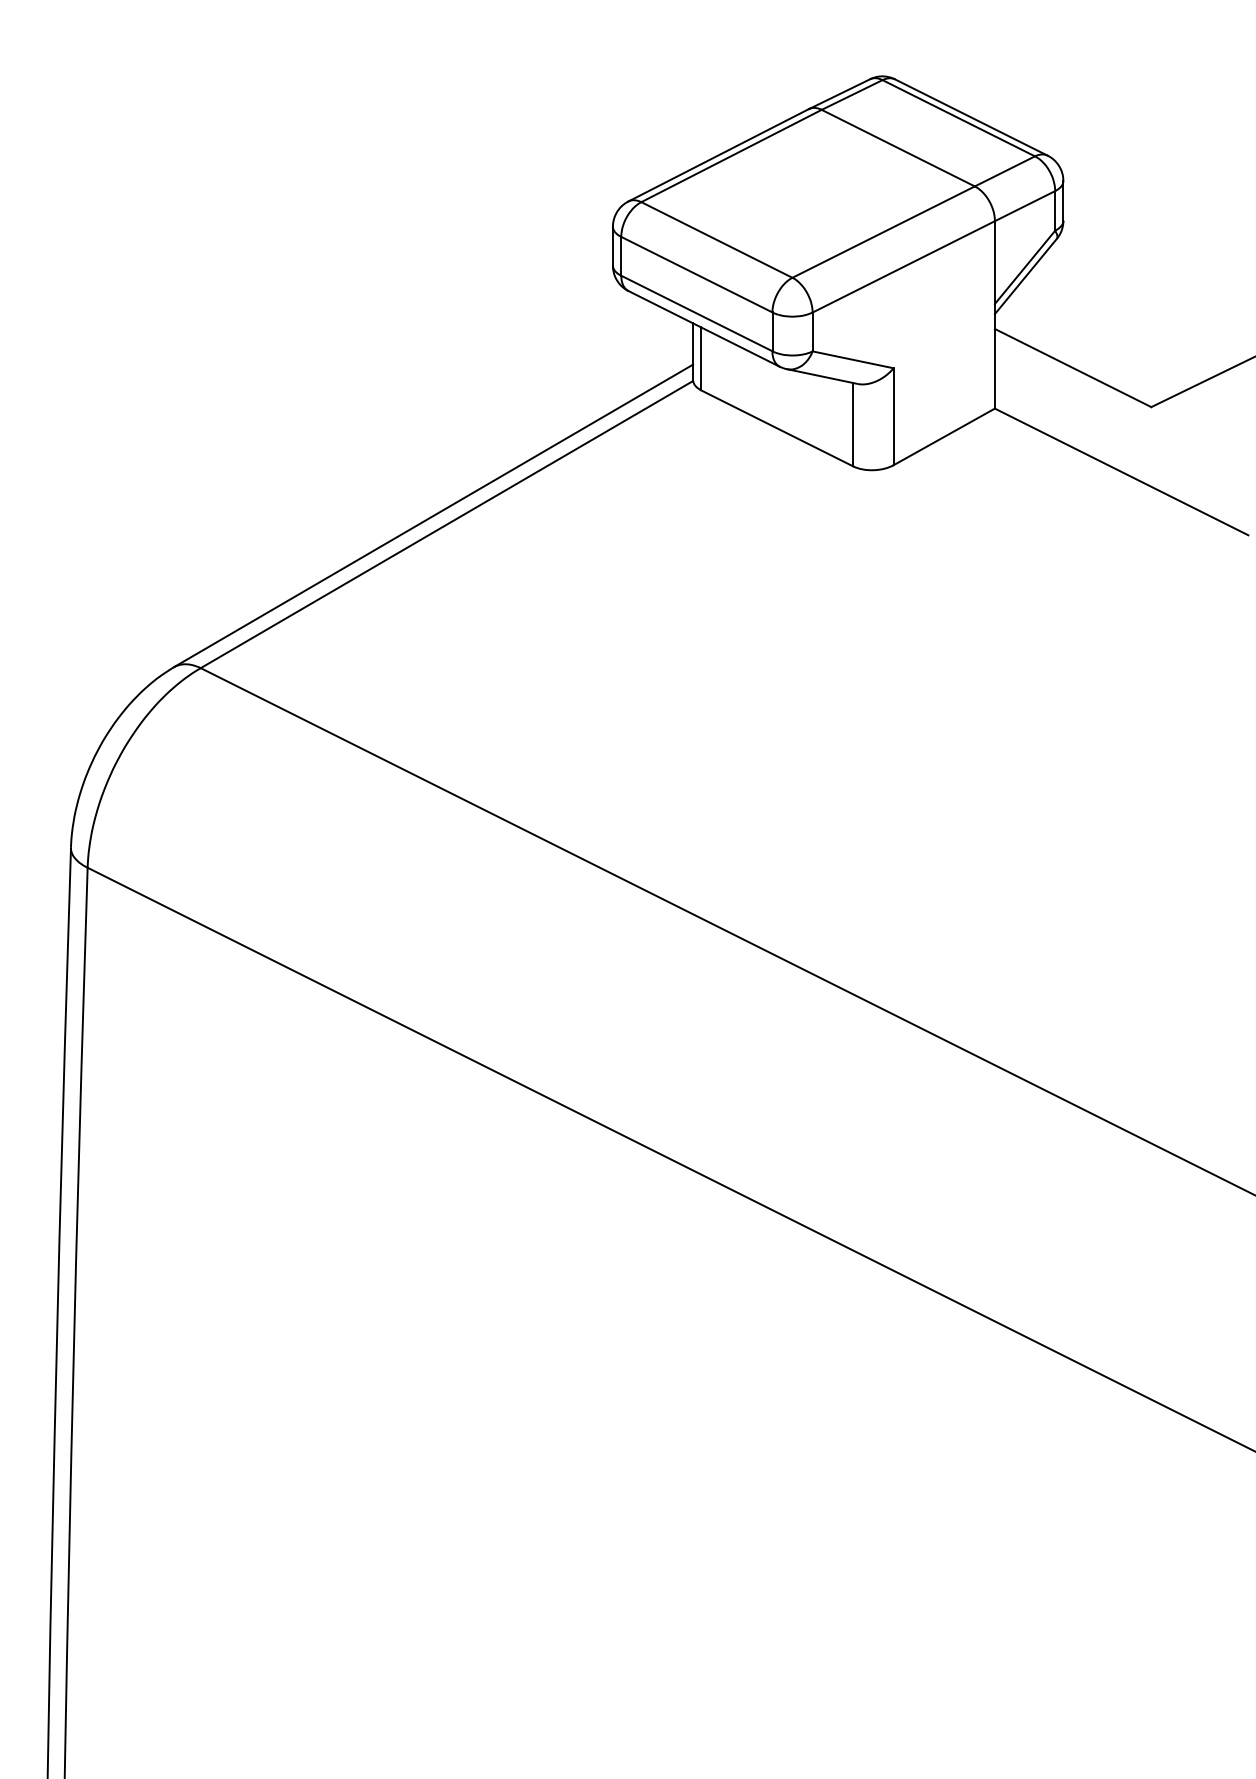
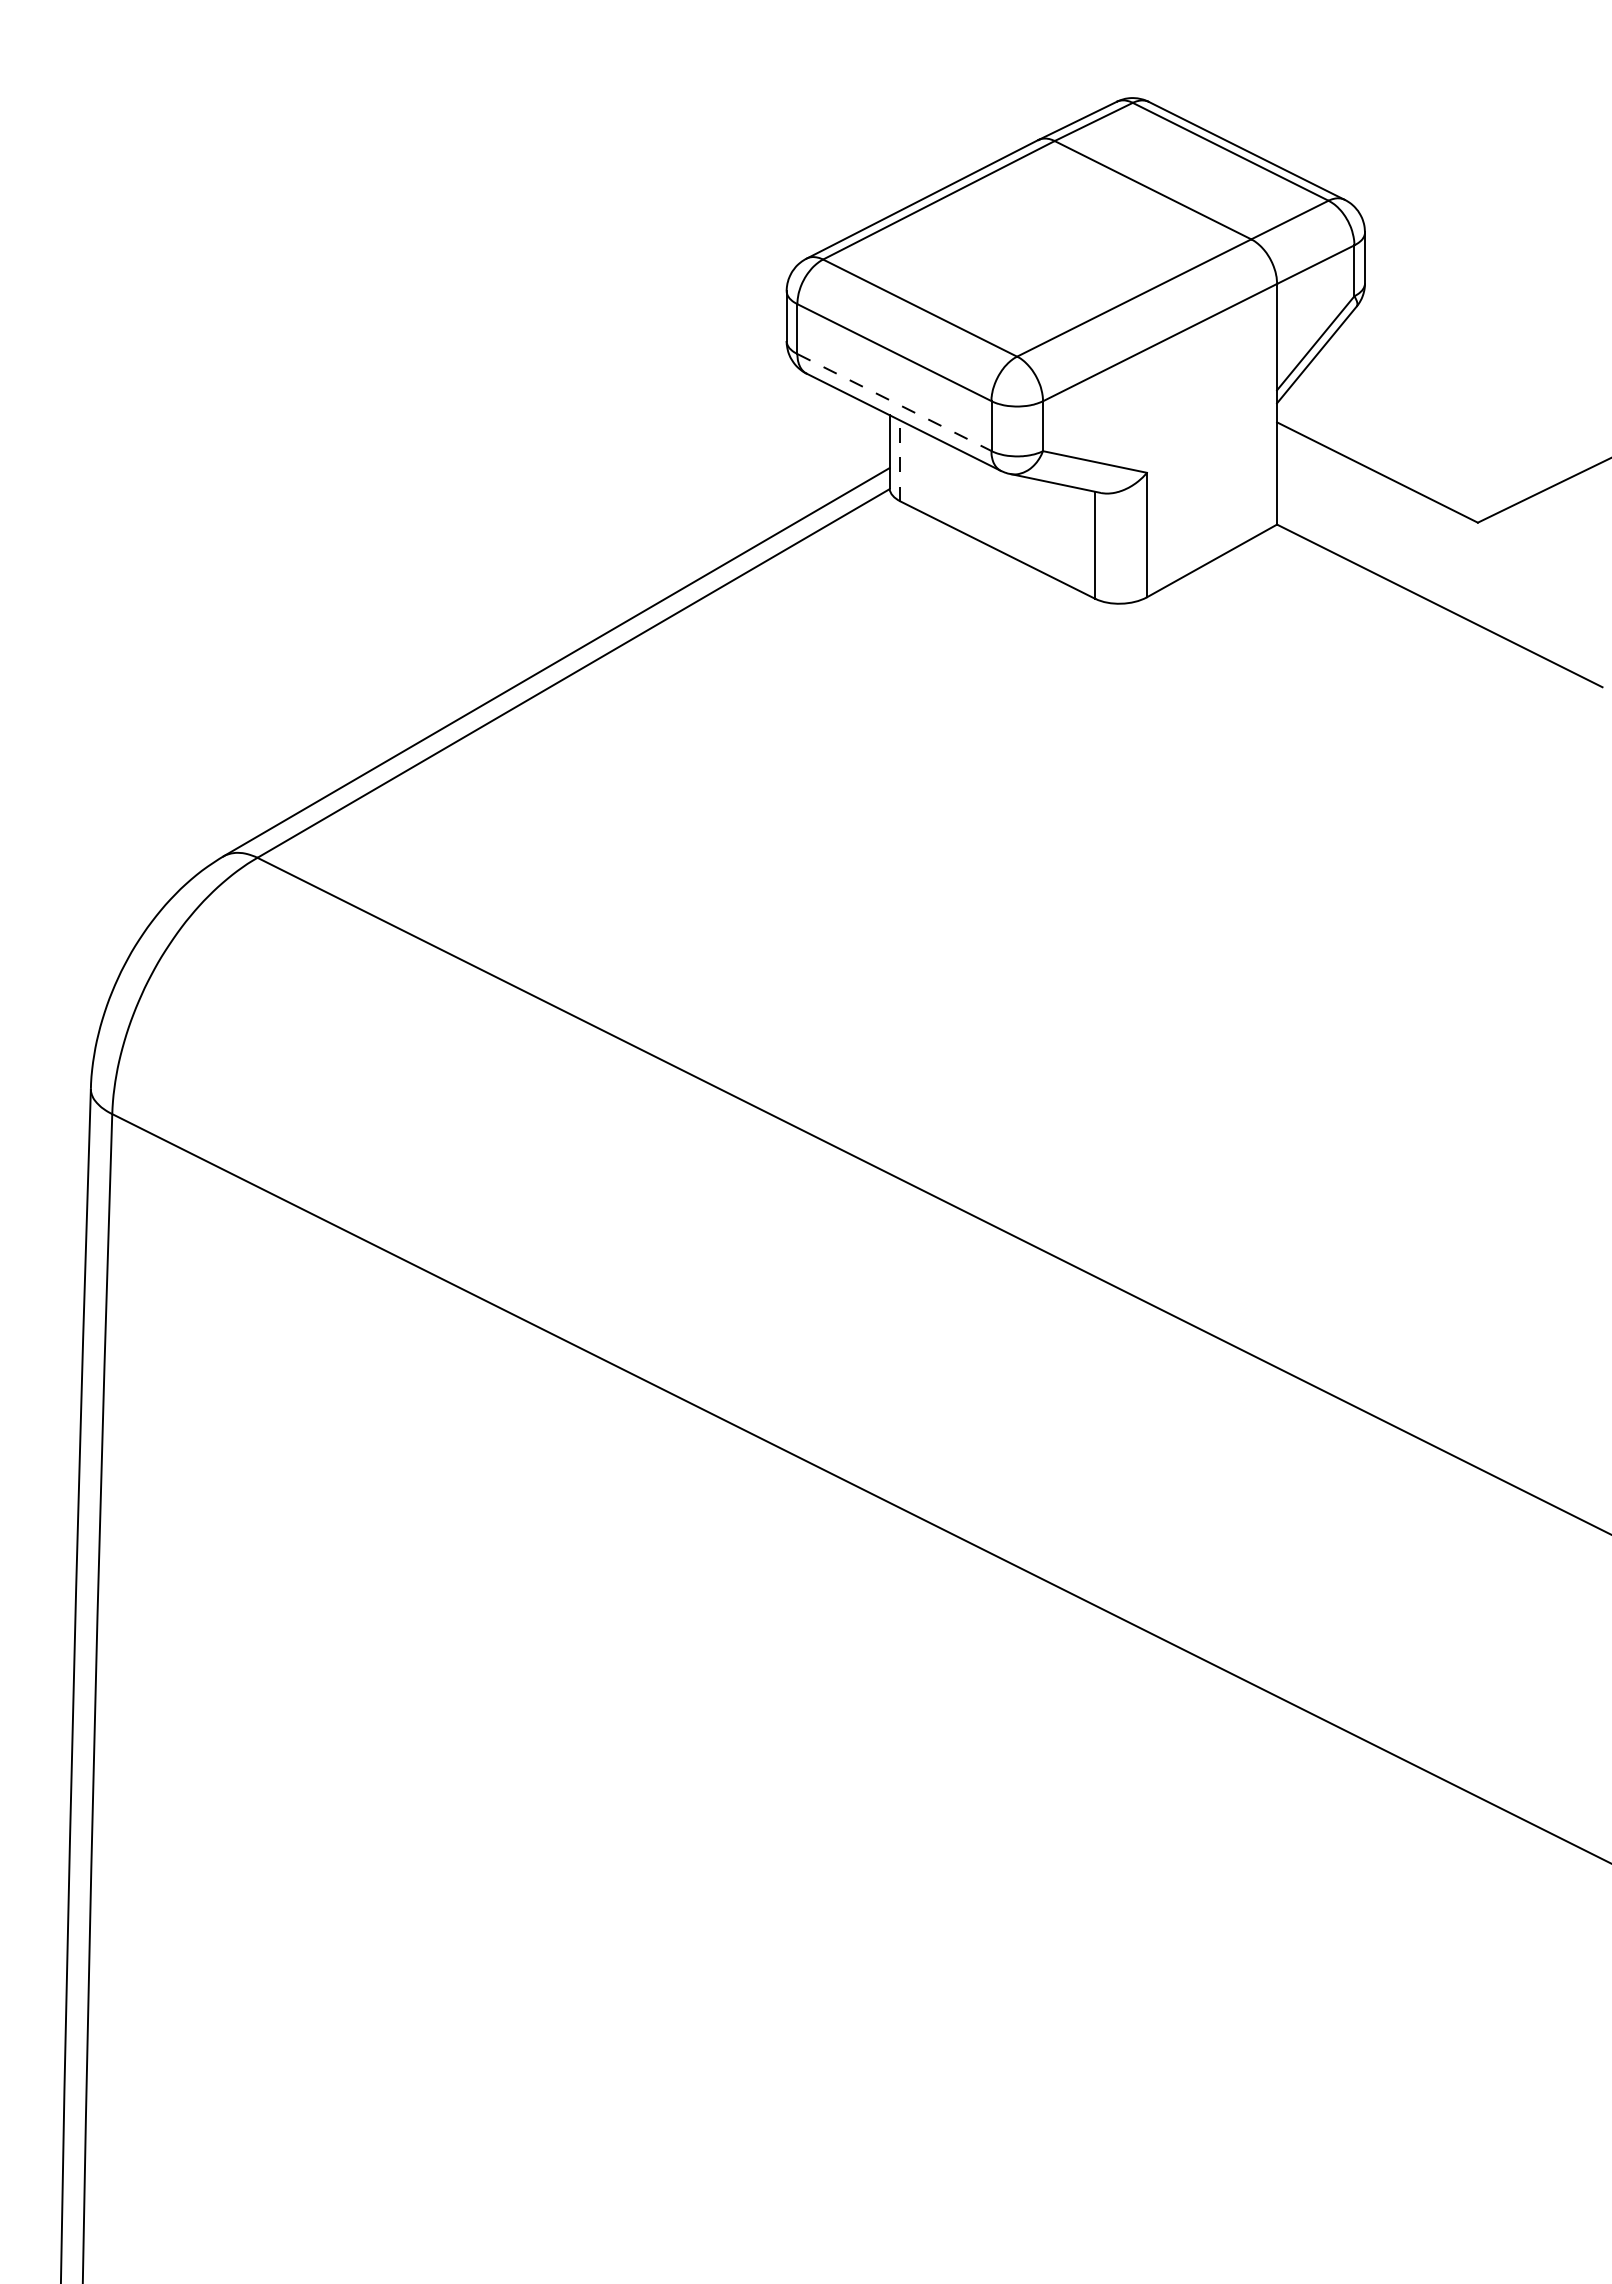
line: (696, 313) -> (894, 402), solid -> dashed
line: (701, 358) -> (900, 460), solid -> dashed

